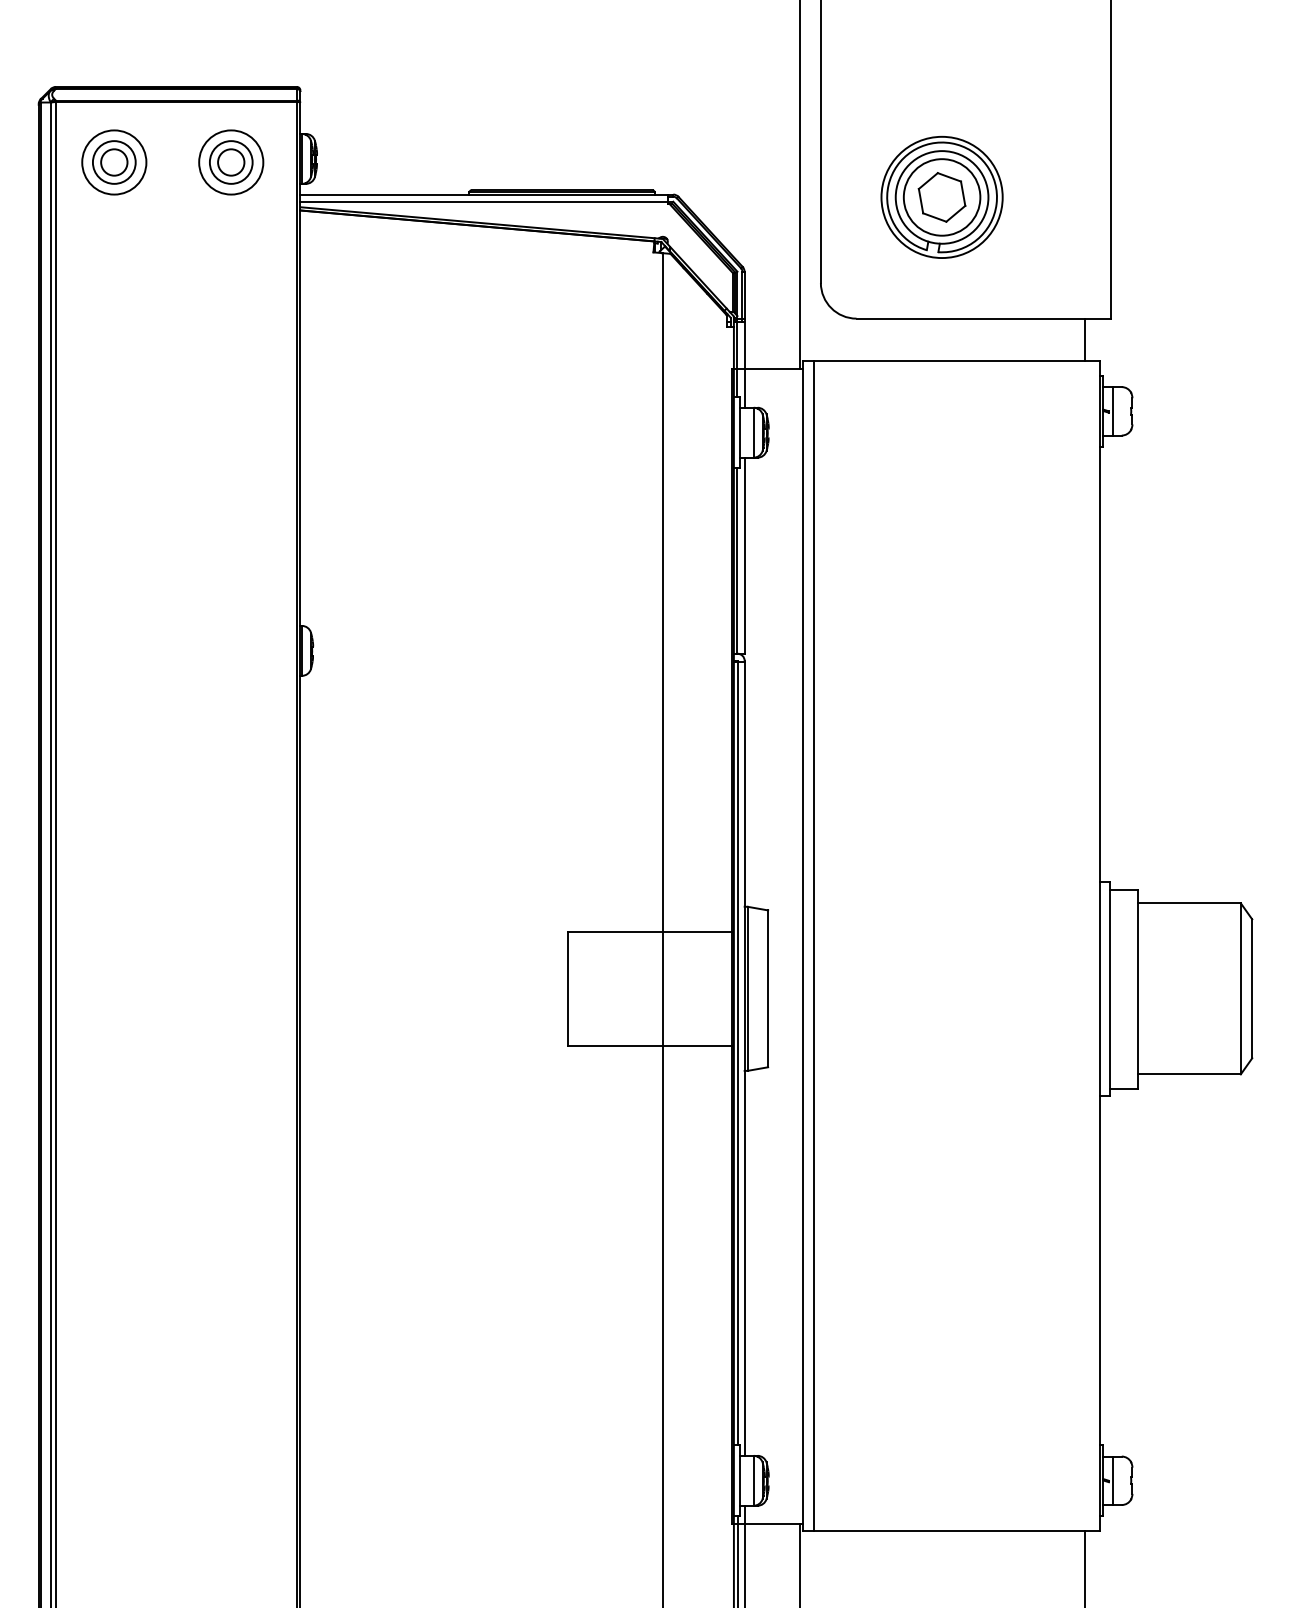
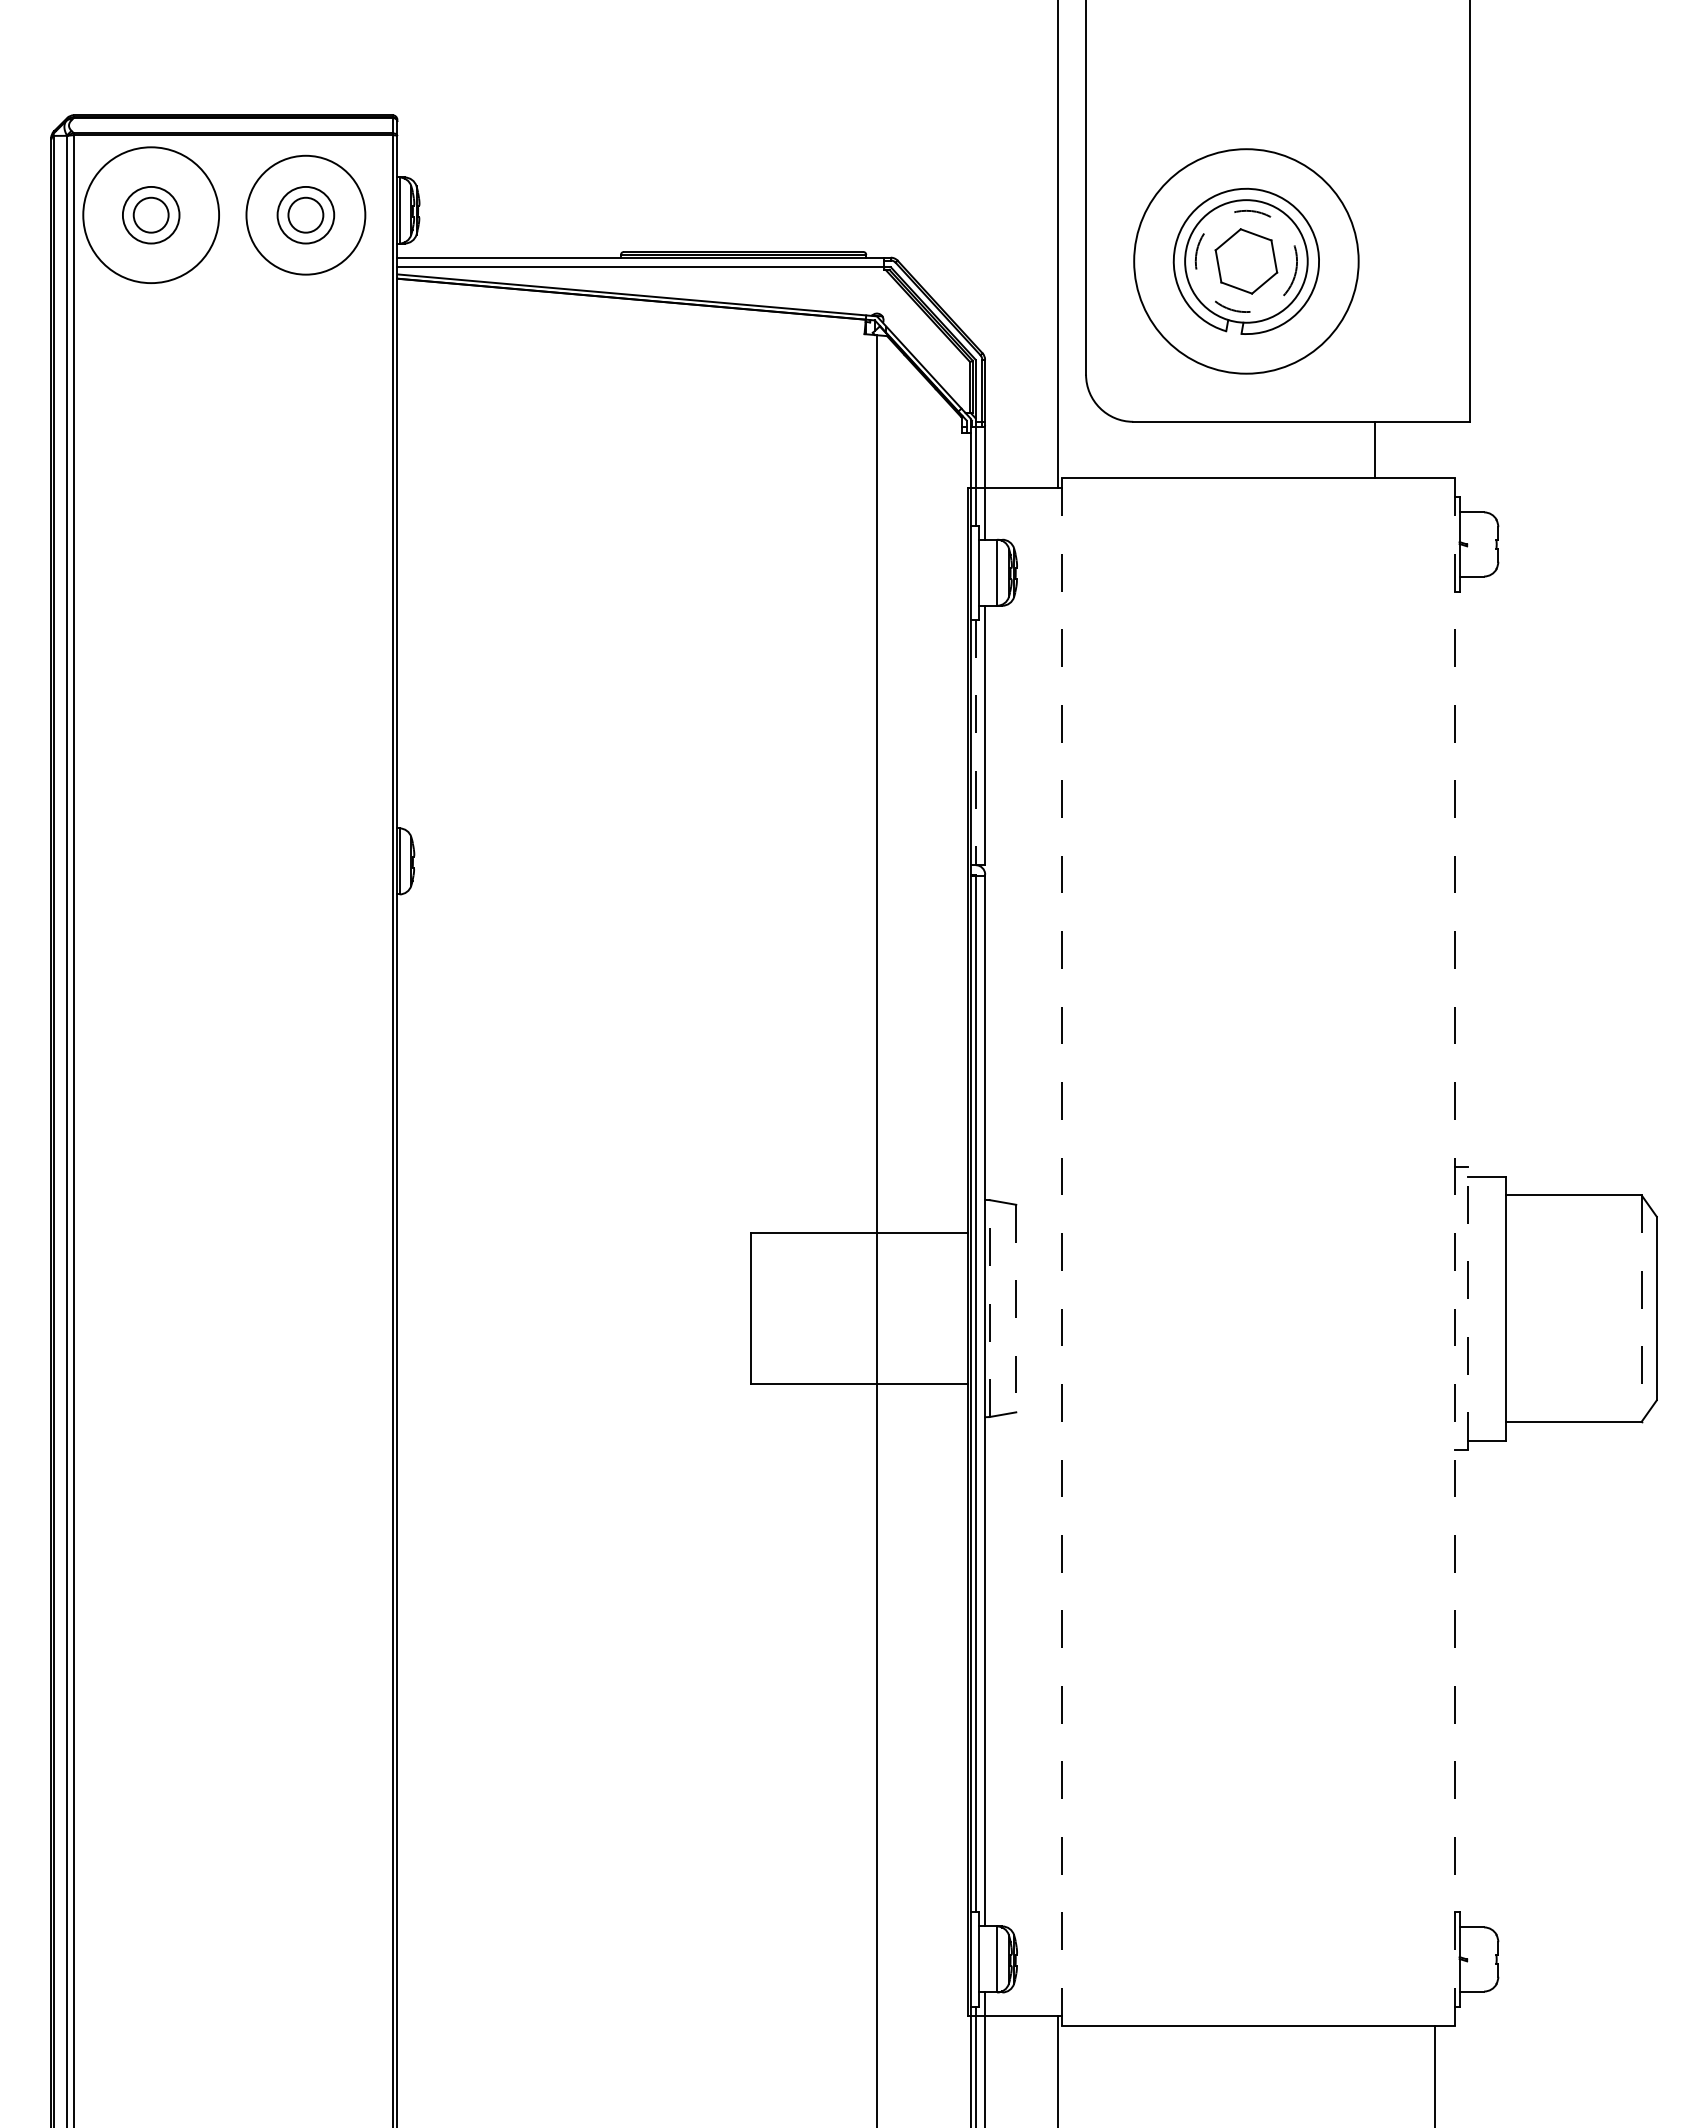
circle: (113, 161) -> (150, 214), size x1.6
circle: (230, 161) -> (305, 214), size x1.4
circle: (942, 197) -> (1246, 261), size x1.4
circle: (942, 197) -> (1246, 261), solid -> dashed
line: (1084, 339) -> (1375, 449), moved
line: (1112, 411) -> (1471, 544), removed
line: (737, 561) -> (975, 742), solid -> dashed
line: (803, 945) -> (1062, 1251), solid -> dashed
line: (814, 945) -> (1077, 1251), removed
line: (1099, 945) -> (1454, 1251), solid -> dashed
line: (747, 988) -> (989, 1308), solid -> dashed
line: (768, 988) -> (1016, 1308), solid -> dashed
line: (1109, 988) -> (1468, 1308), solid -> dashed
line: (1240, 989) -> (1641, 1309), solid -> dashed
line: (1112, 1480) -> (1471, 1959), removed

